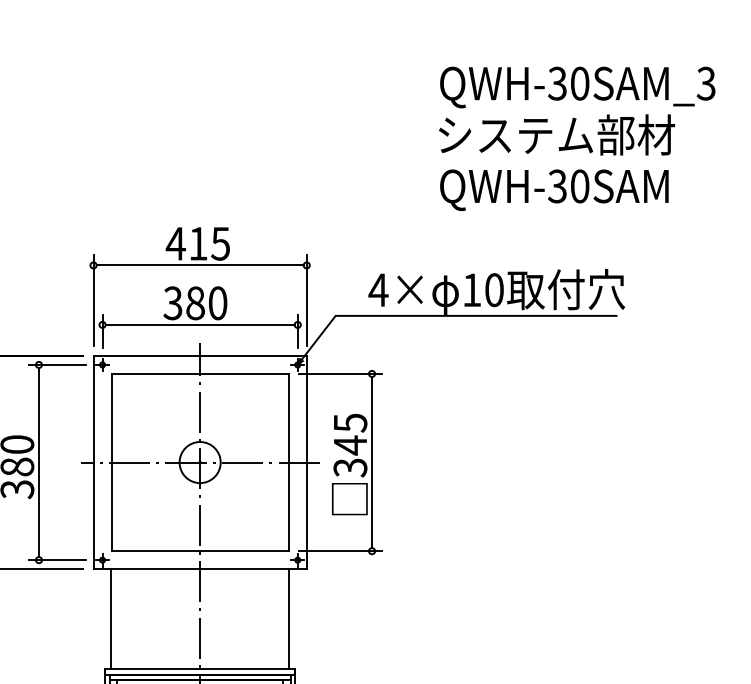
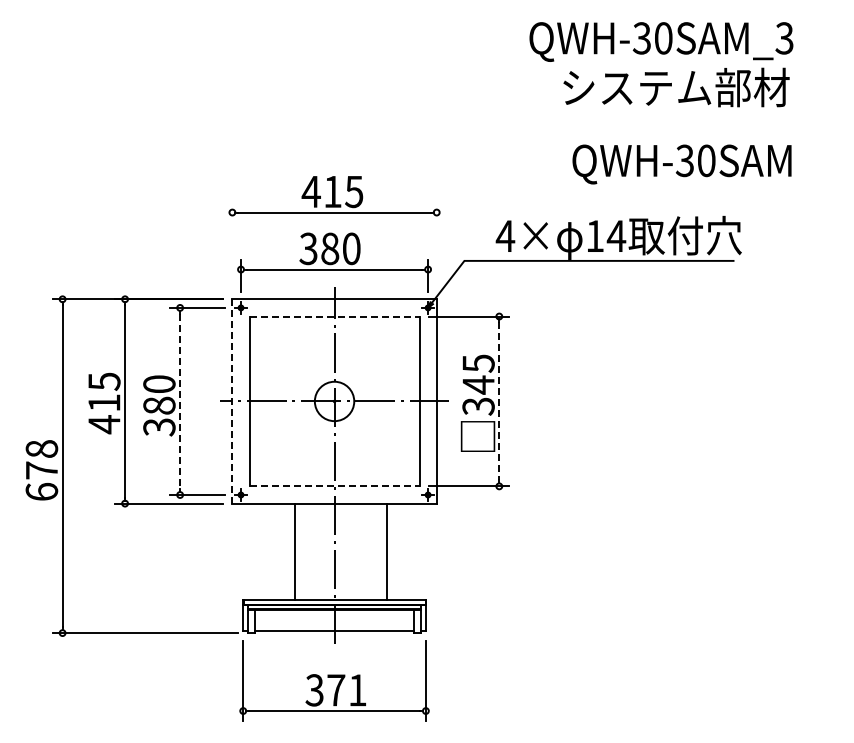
text: (577, 86) -> (661, 41), moved
text: (553, 190) -> (681, 164), moved
text: (494, 290) -> (616, 236), 10 -> 14
line: (93, 299) -> (232, 245), removed
line: (306, 299) -> (436, 245), removed
line: (200, 373) -> (334, 316), solid -> dashed
line: (93, 461) -> (232, 400), solid -> dashed
line: (39, 462) -> (180, 401), solid -> dashed
line: (372, 462) -> (499, 401), solid -> dashed
line: (200, 551) -> (334, 486), solid -> dashed
line: (111, 619) -> (295, 551), moved
line: (289, 619) -> (387, 551), moved

